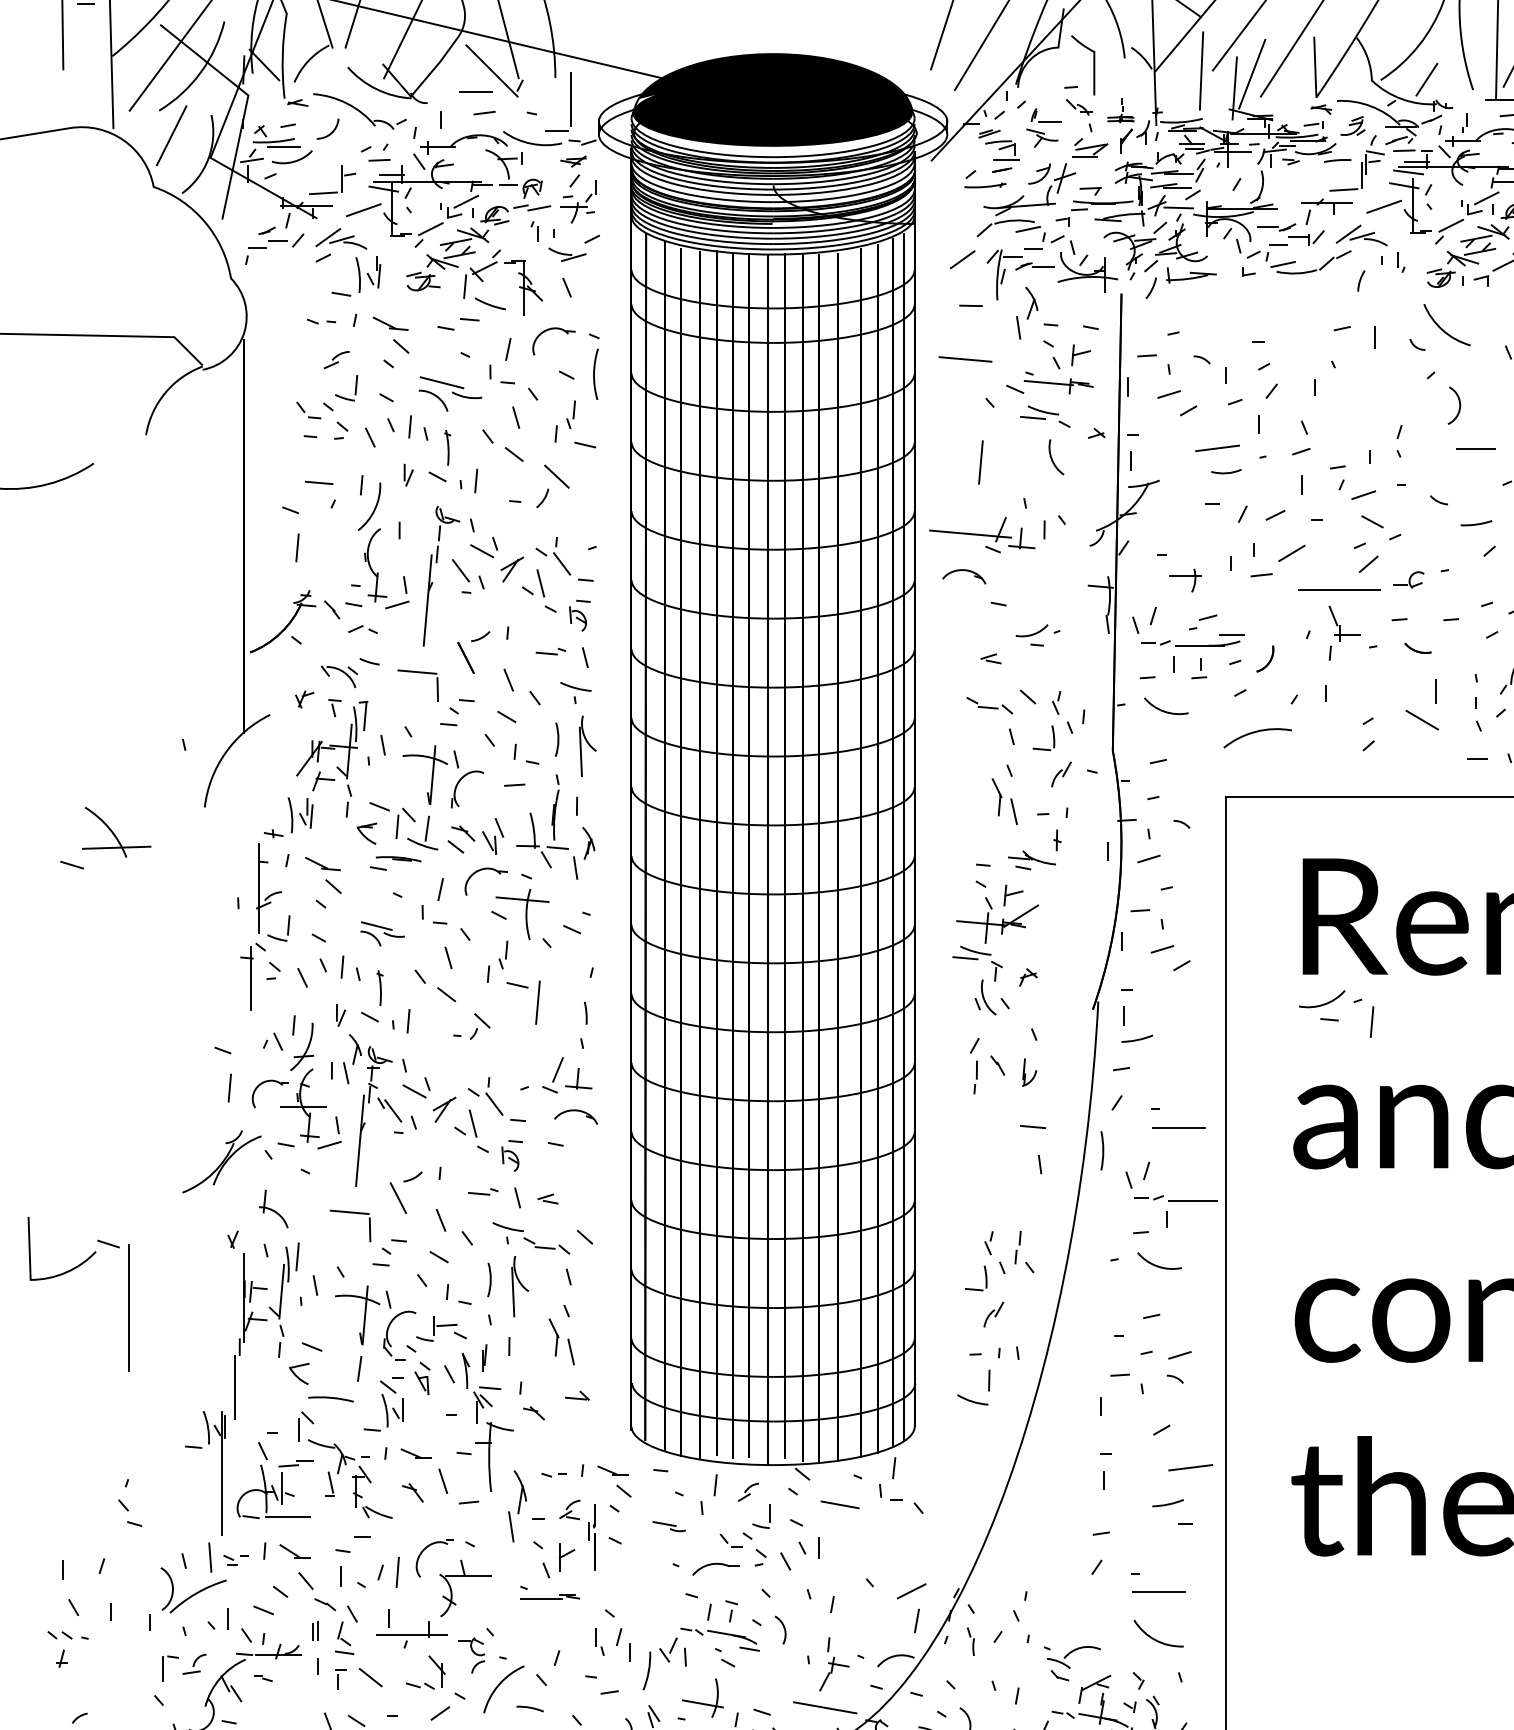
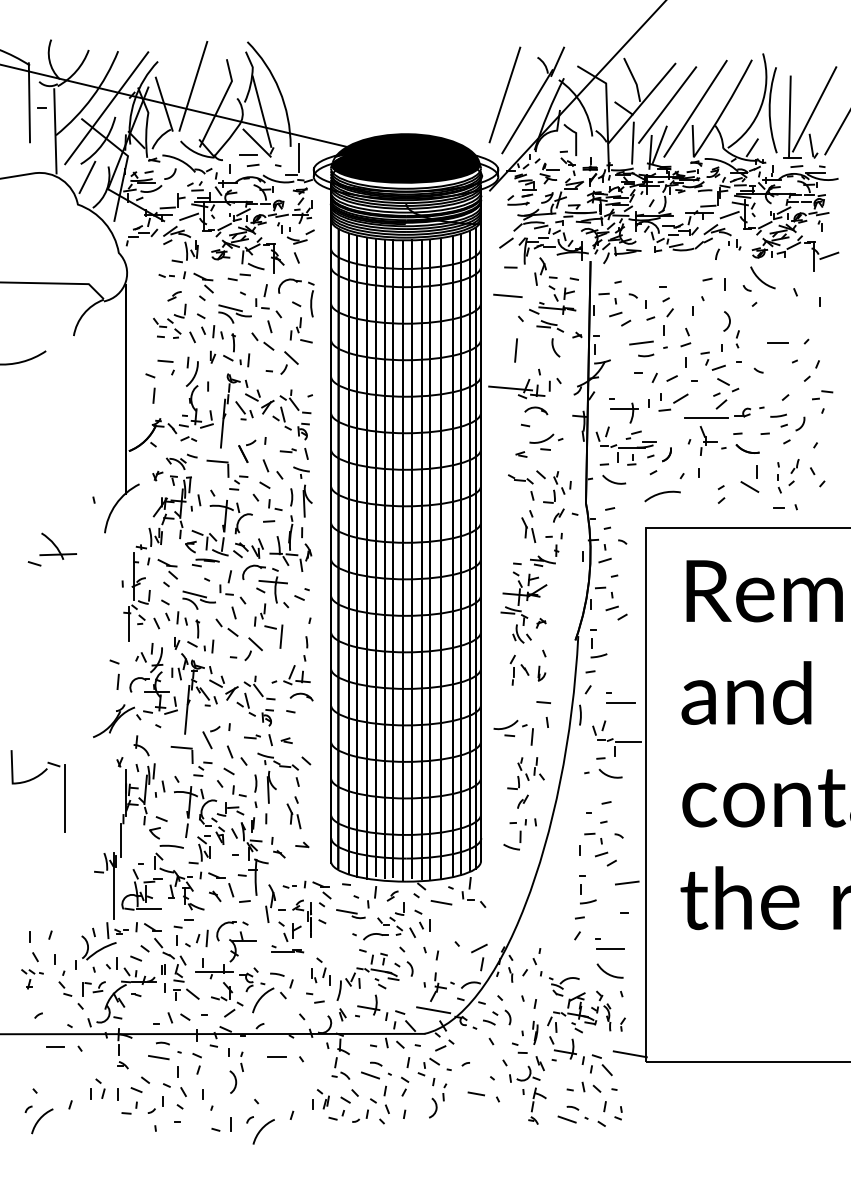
curve: (1457, 402) -> (728, 319), moved
line: (1476, 522) -> (778, 415), moved
part: (964, 575) -> (536, 410), moved
part: (1185, 579) -> (624, 412), size x1.67
part: (1038, 634) -> (546, 441), size x1.43
part: (1417, 647) -> (747, 448), size x1.67
part: (381, 932) -> (198, 599), size x1.43
part: (1336, 1013) -> (513, 732), moved
part: (471, 1026) -> (246, 649), size x1.67
line: (1179, 1355) -> (601, 854), moved
part: (130, 1502) -> (65, 983), moved
line: (1168, 1502) -> (588, 901), moved
part: (668, 1527) -> (350, 914), size x1.67
line: (530, 1708) -> (277, 974), moved

